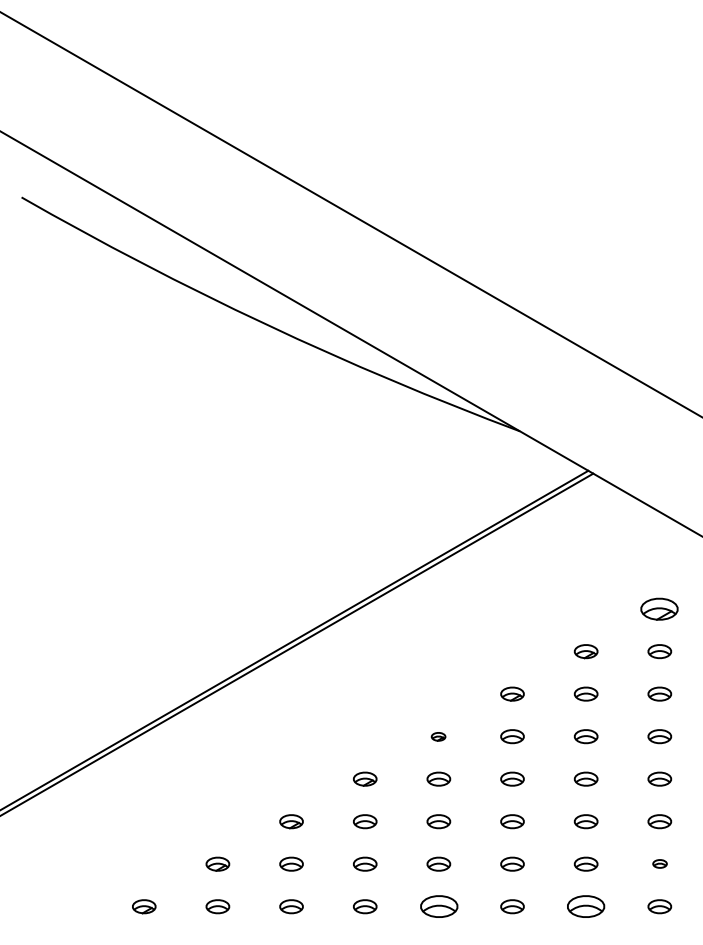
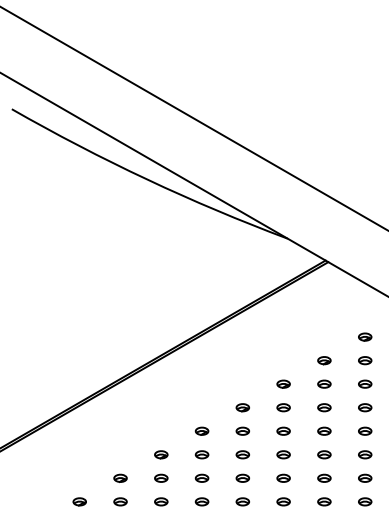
part: (660, 607) -> (365, 336), size x0.62
part: (438, 736) -> (242, 407), size x1.67
part: (660, 862) -> (365, 477), size x1.67
part: (438, 906) -> (242, 501), size x0.62
part: (586, 906) -> (324, 501), size x0.62

